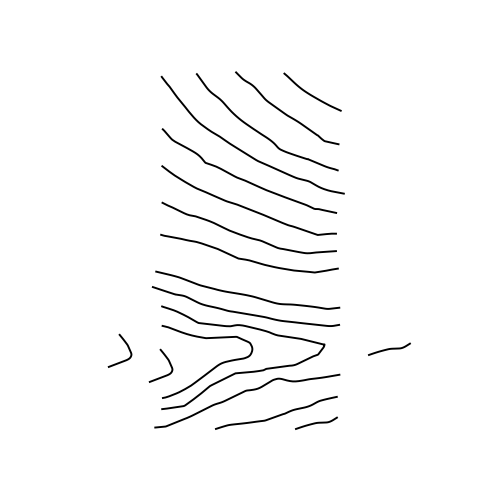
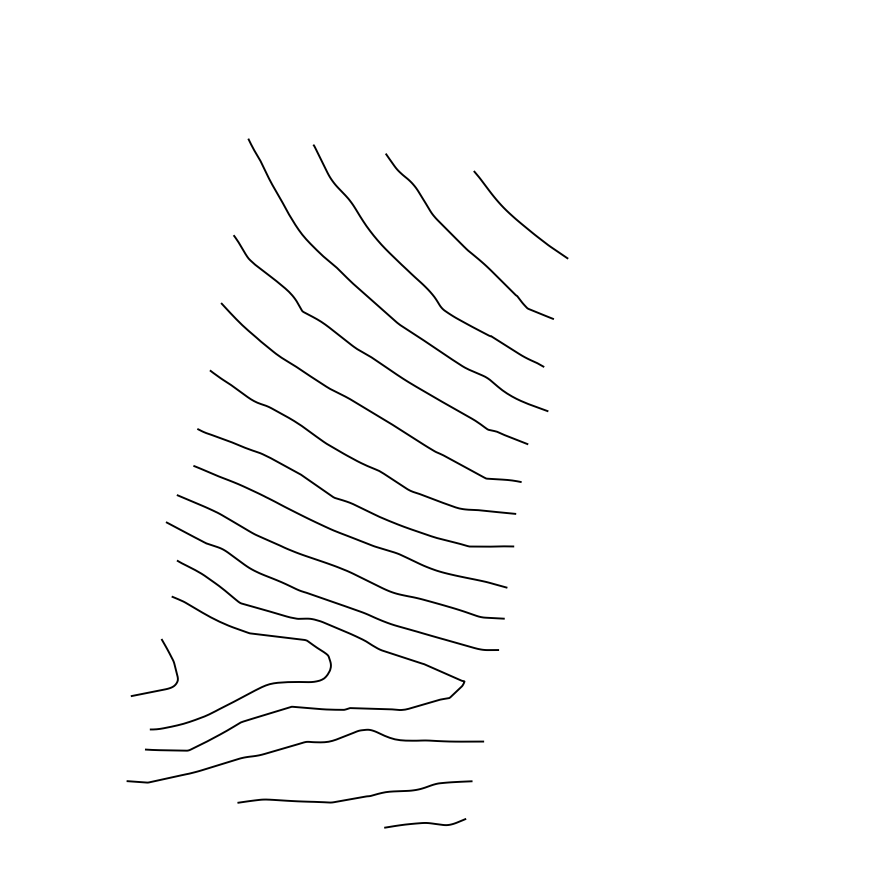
curve: (249, 276) -> (348, 533), added
curve: (127, 347) -> (102, 625), removed
curve: (389, 348) -> (582, 708), removed

